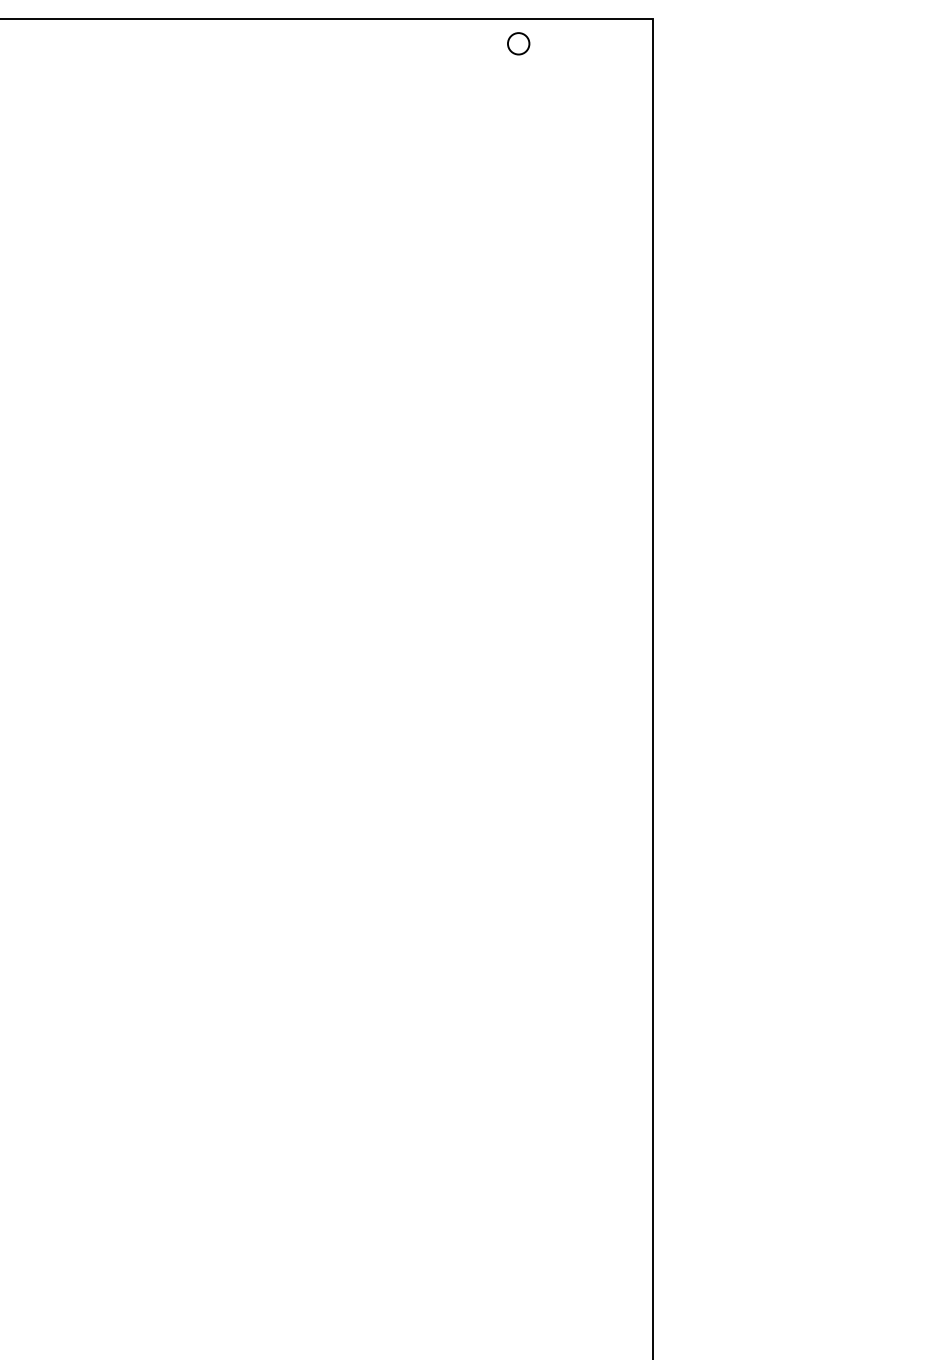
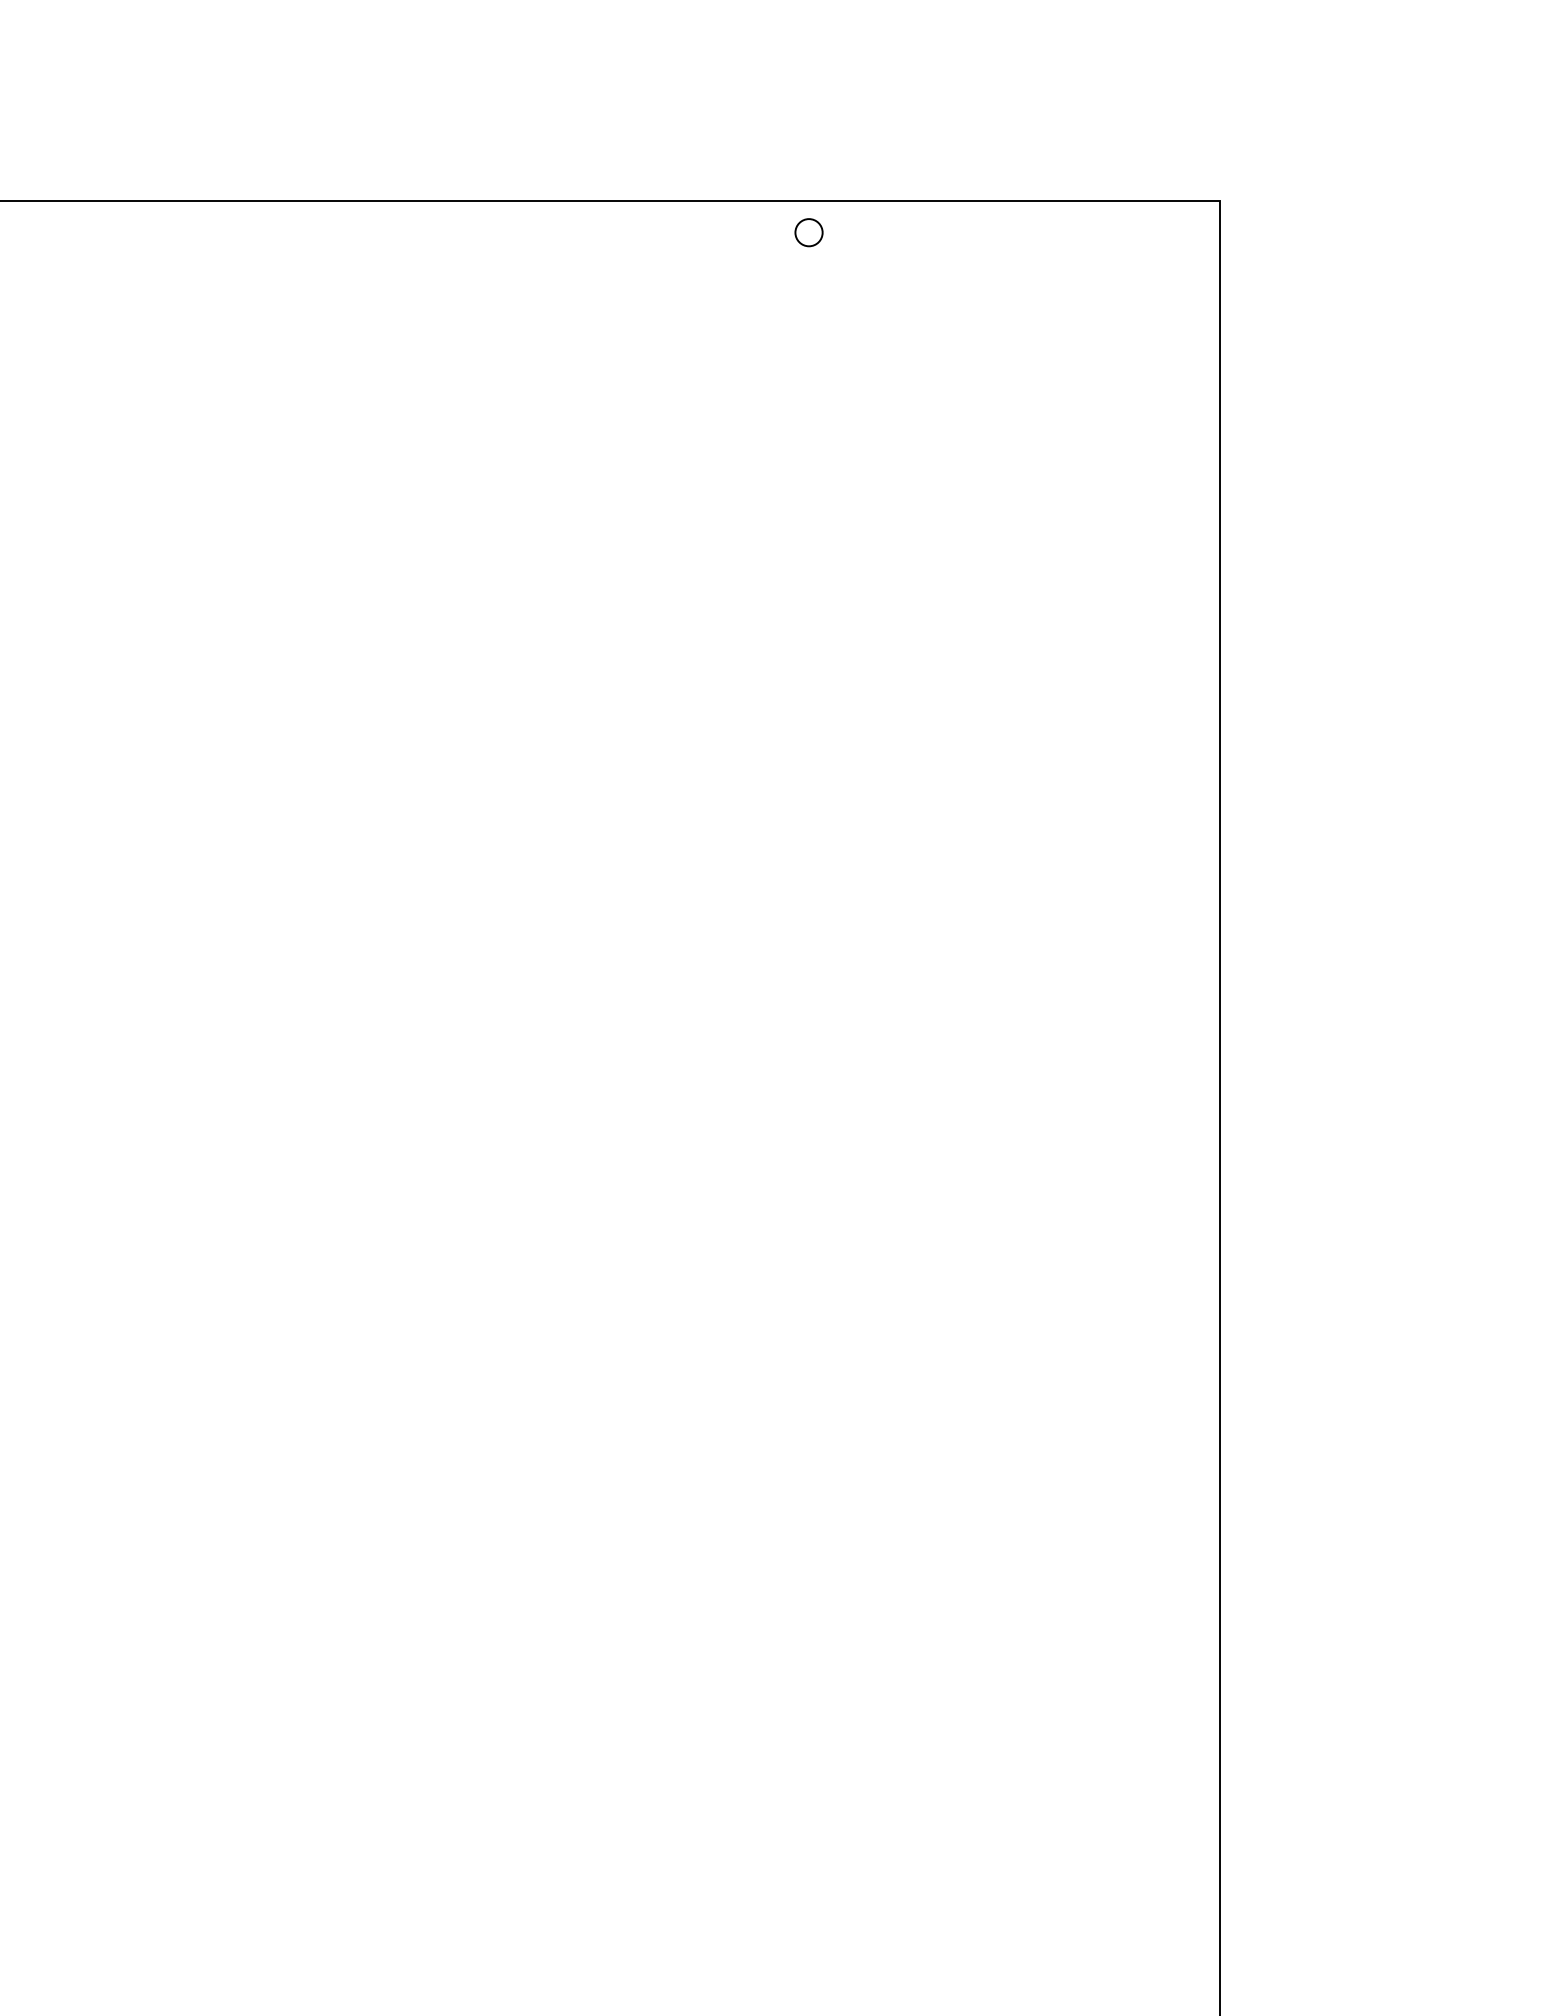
circle: (518, 43) -> (808, 232), moved

